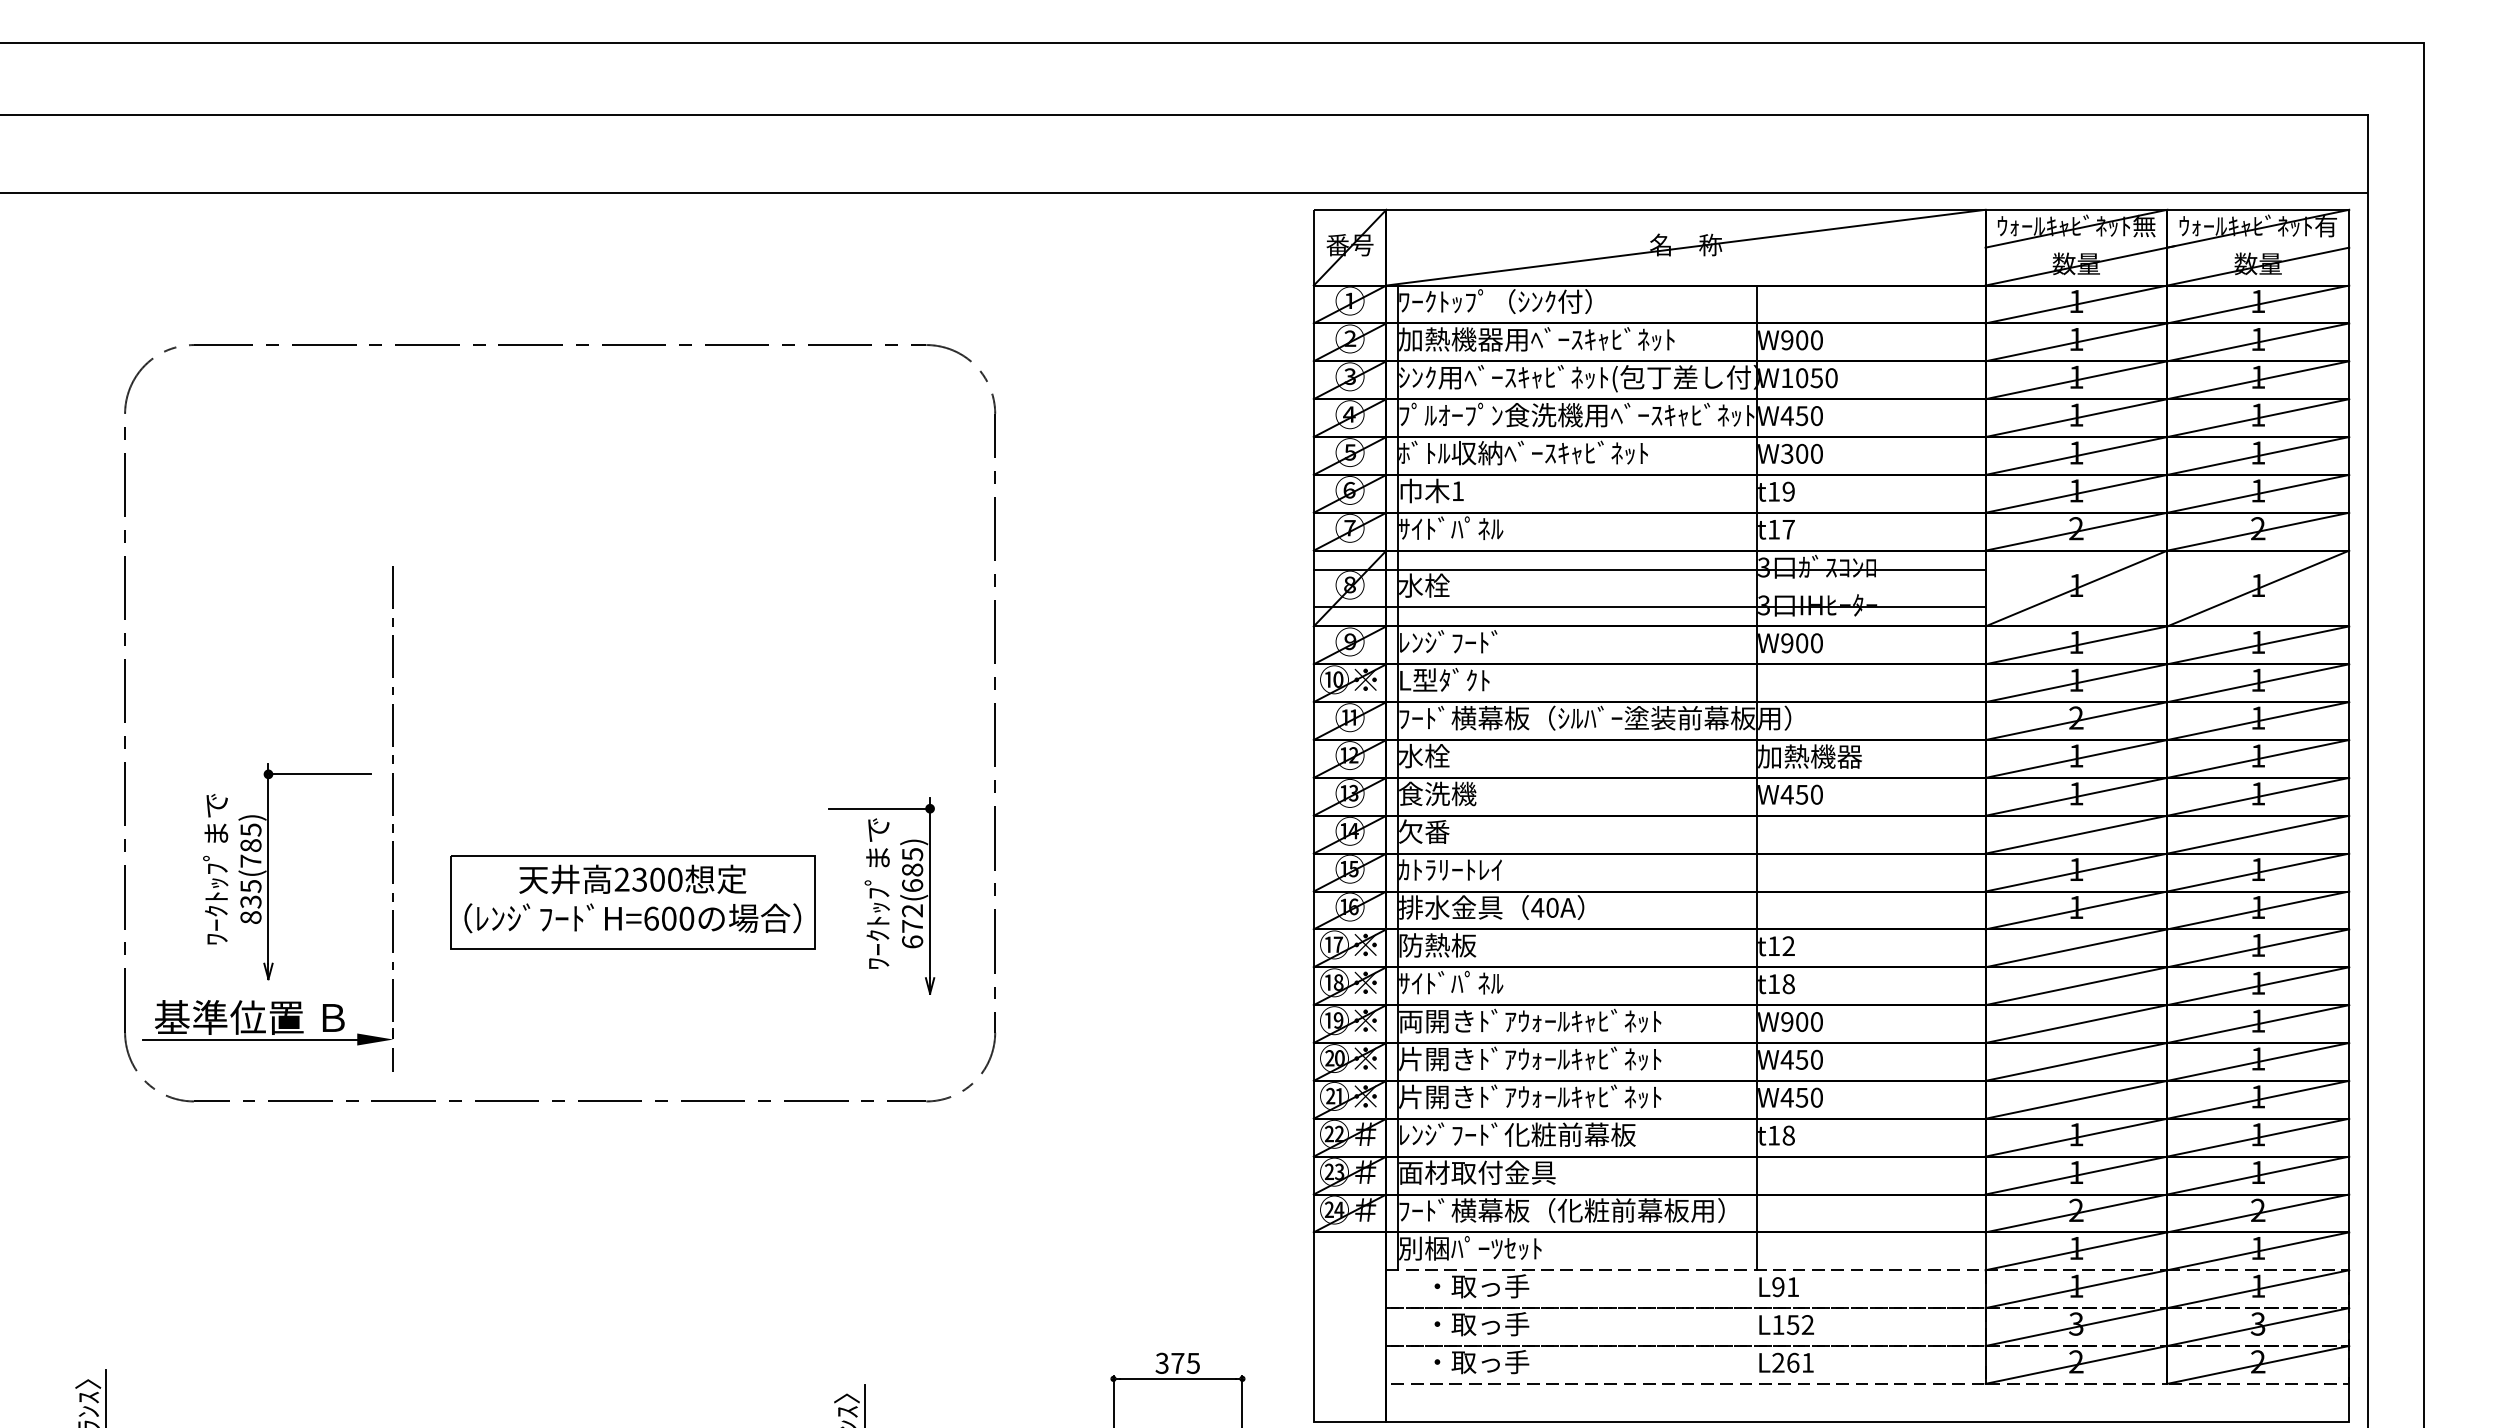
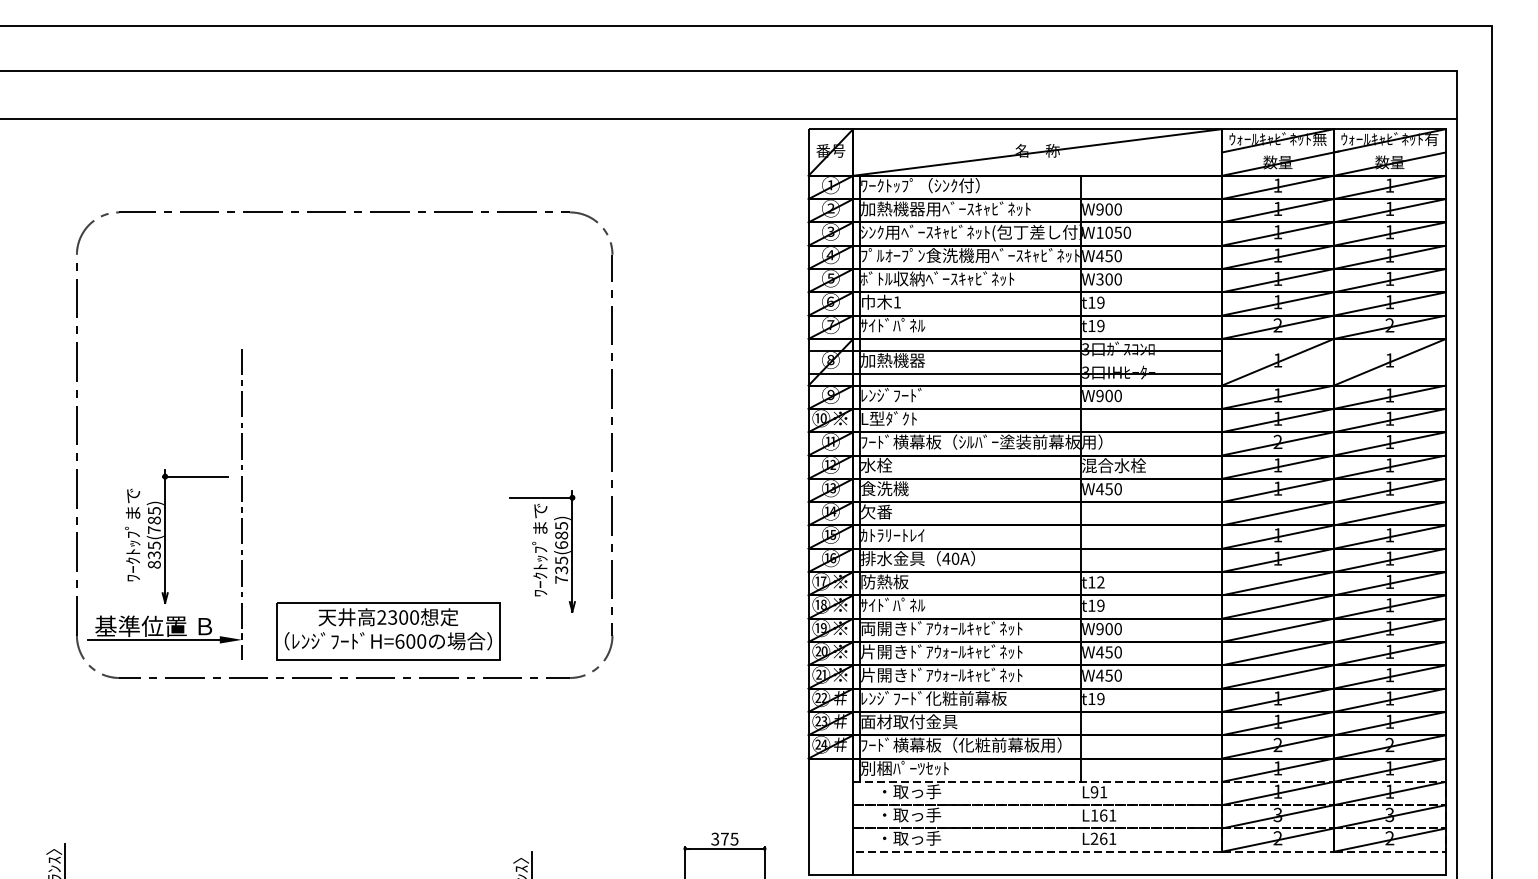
text: (1788, 528) -> (1100, 325), t17 -> t19
text: (1450, 585) -> (892, 360), 水栓 -> 加熱機器
text: (1809, 756) -> (1113, 465), 加熱機器 -> 混合水栓
part: (632, 902) -> (388, 631), moved
text: (912, 925) -> (561, 569), 672(685) -> 735(685)
text: (1788, 983) -> (1100, 605), t18 -> t19
text: (1788, 1136) -> (1100, 699), t18 -> t19
text: (1799, 1324) -> (1107, 815), L152 -> L161

